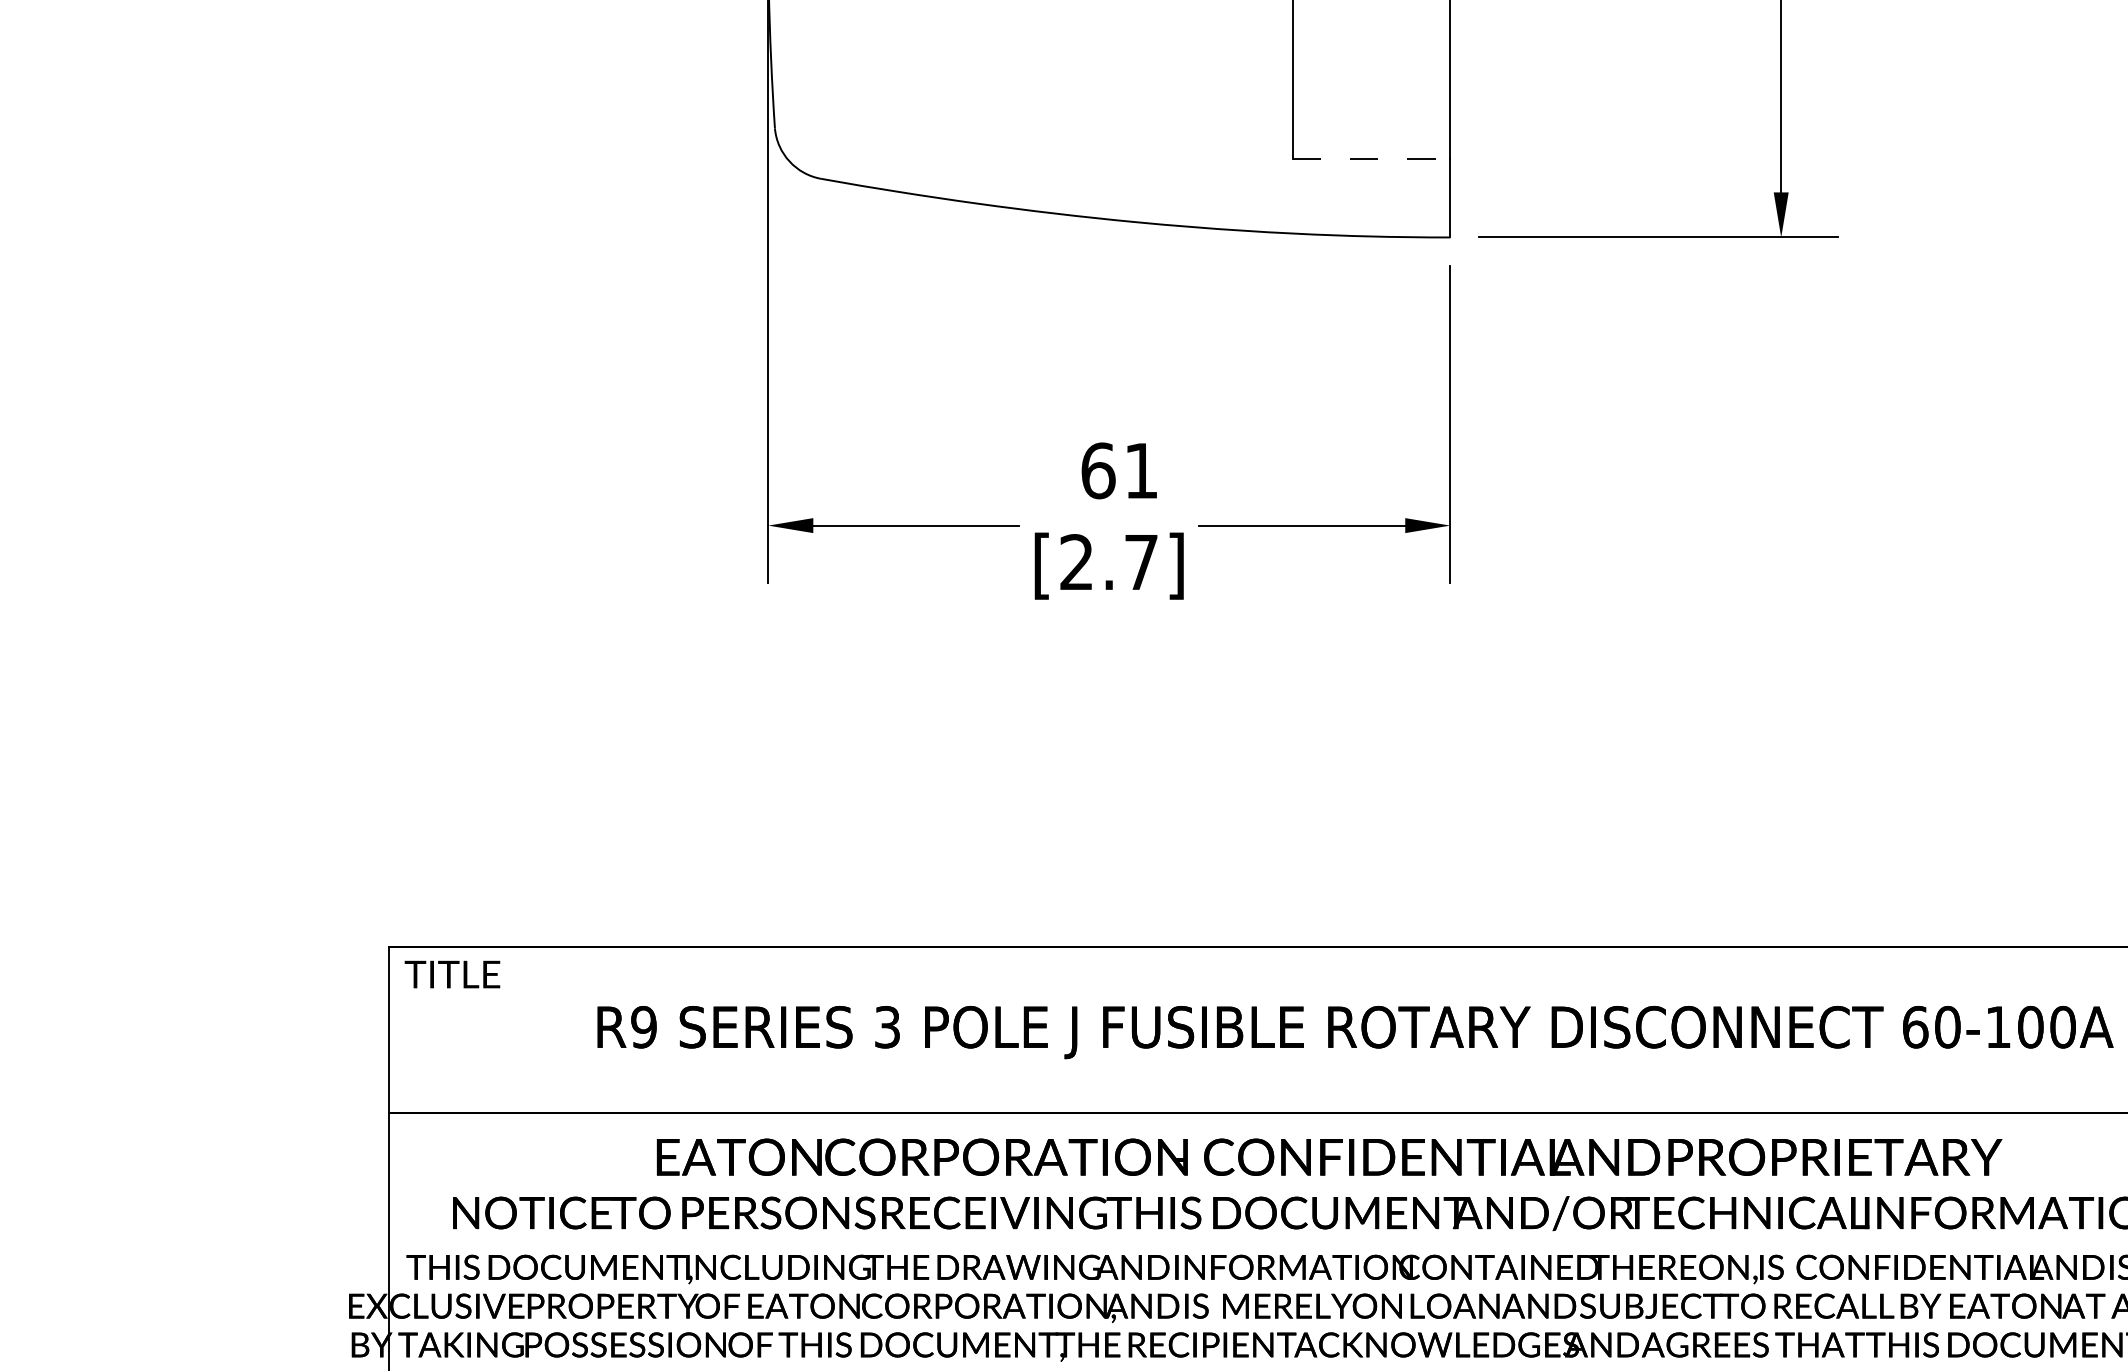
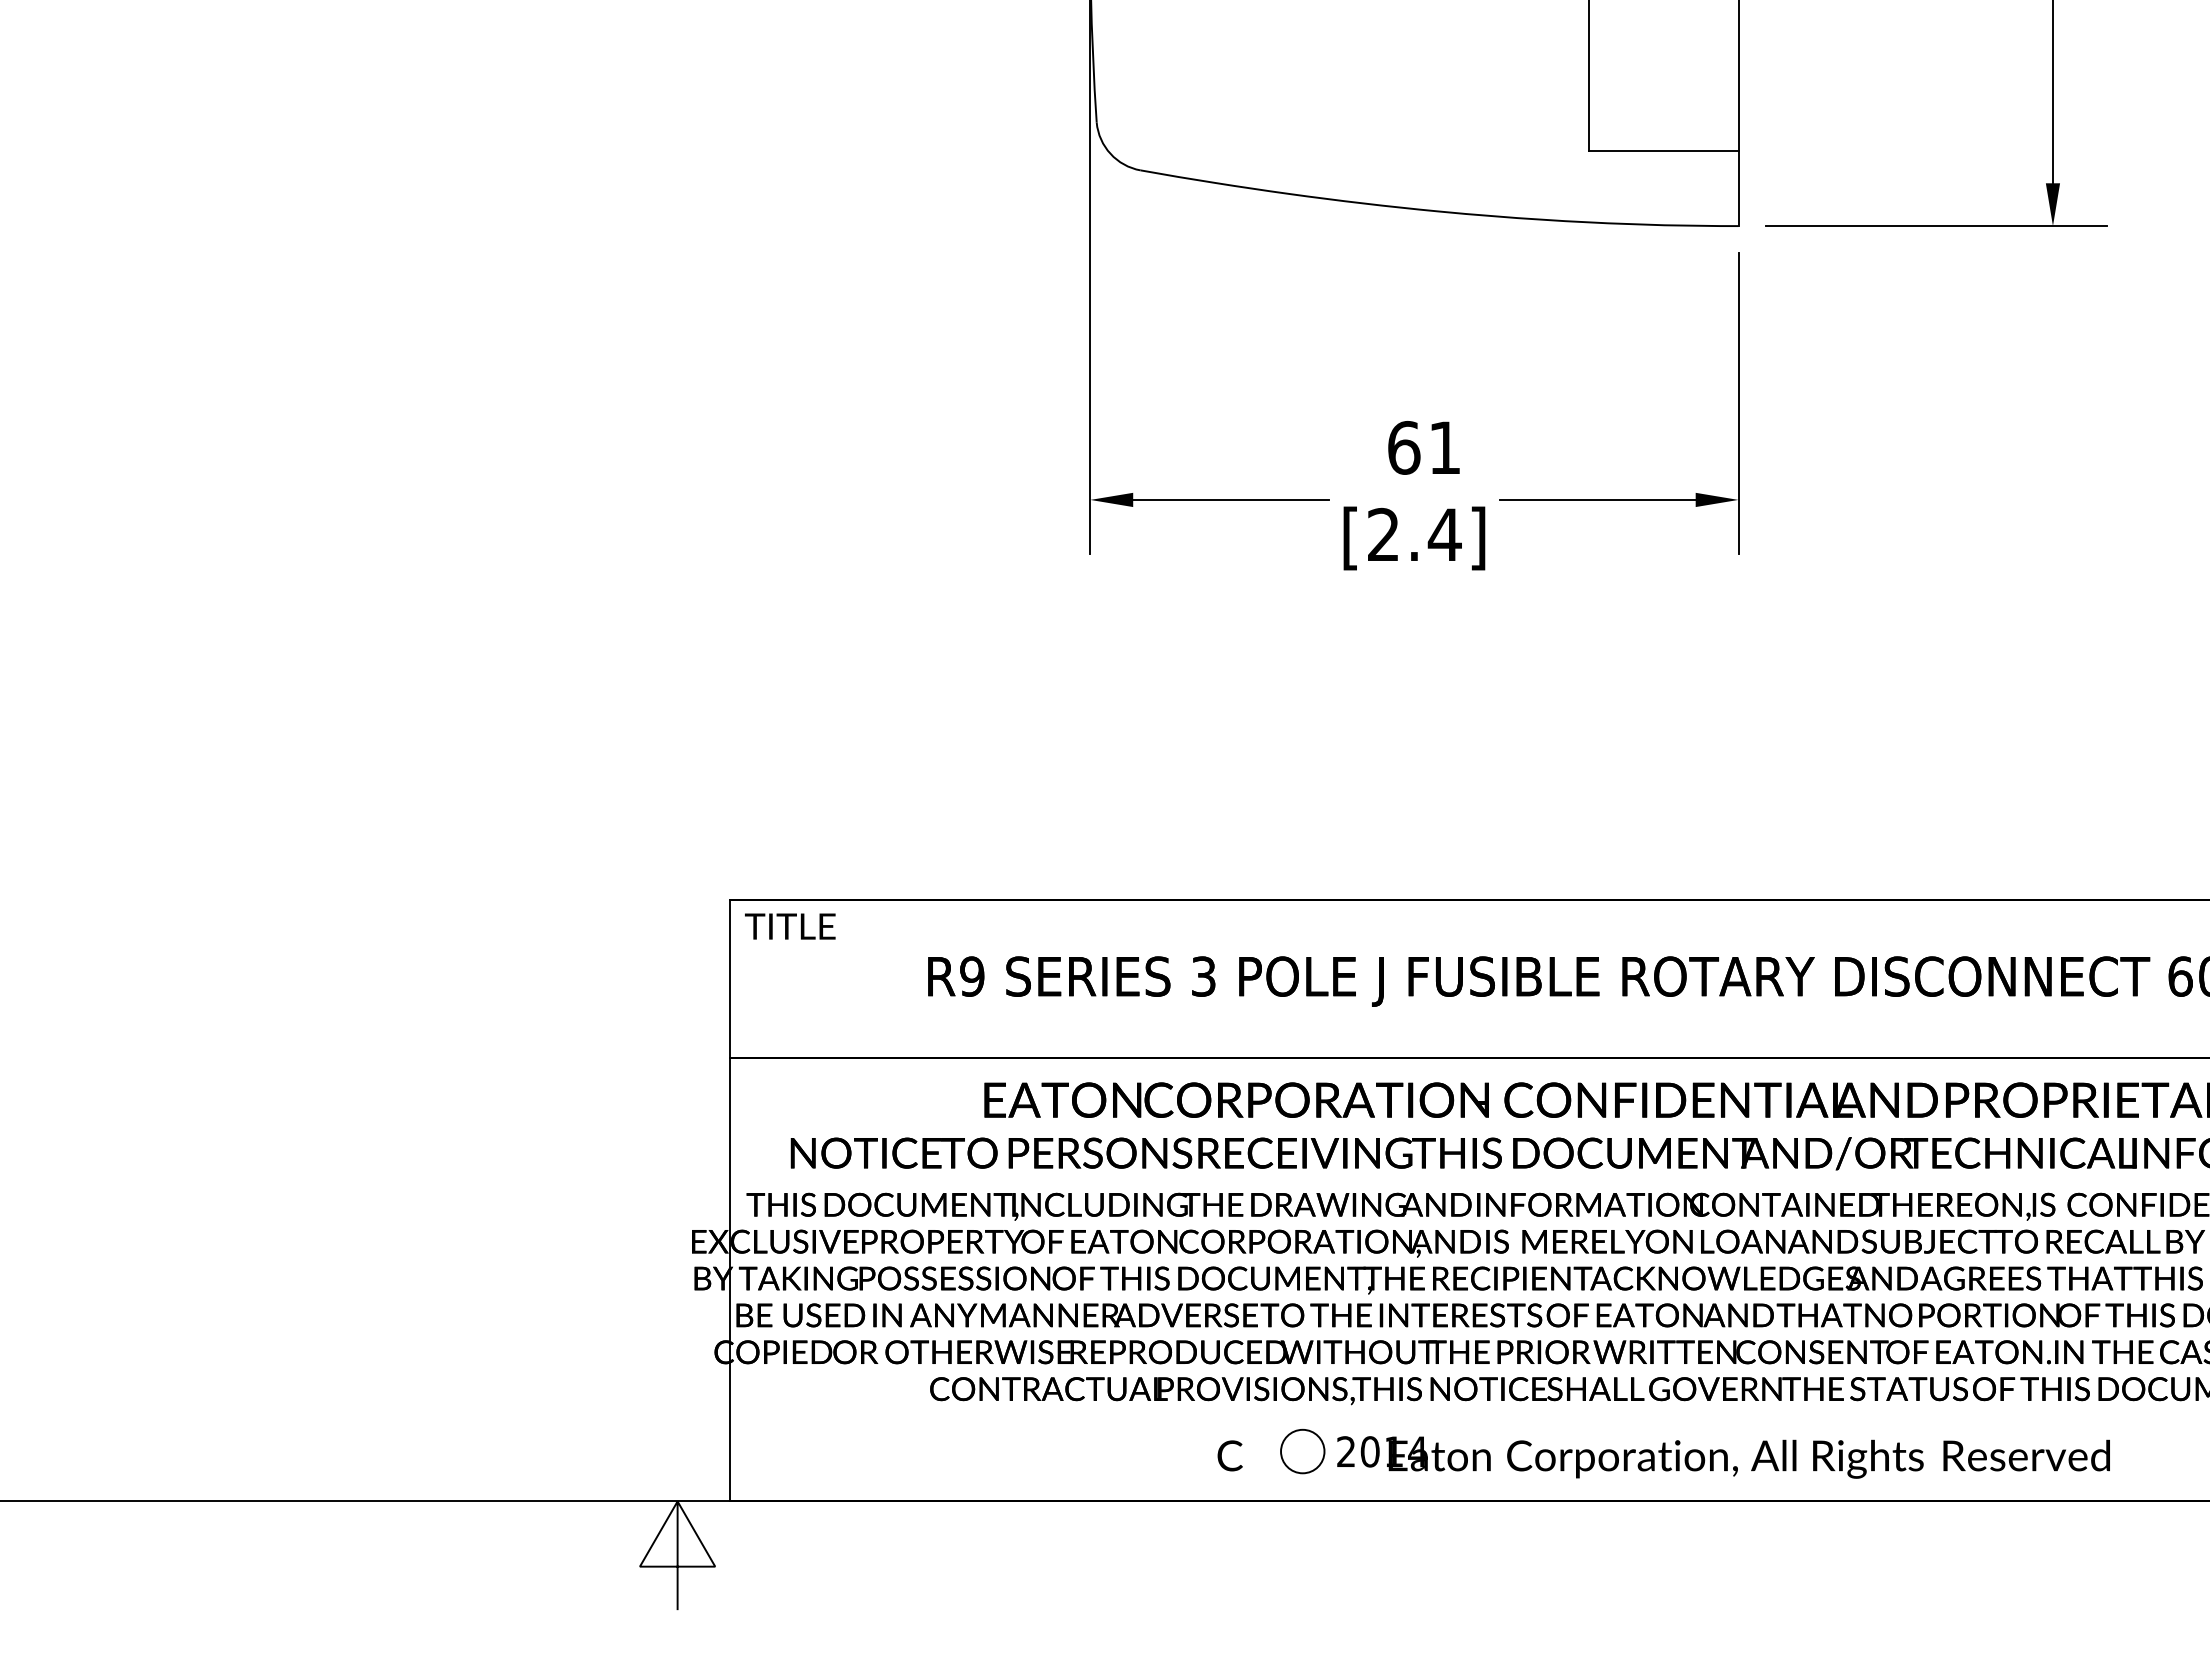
line: (1371, 158) -> (1663, 151), dashed -> solid
text: (1140, 561) -> (1444, 534), [2.7] -> [2.4]

